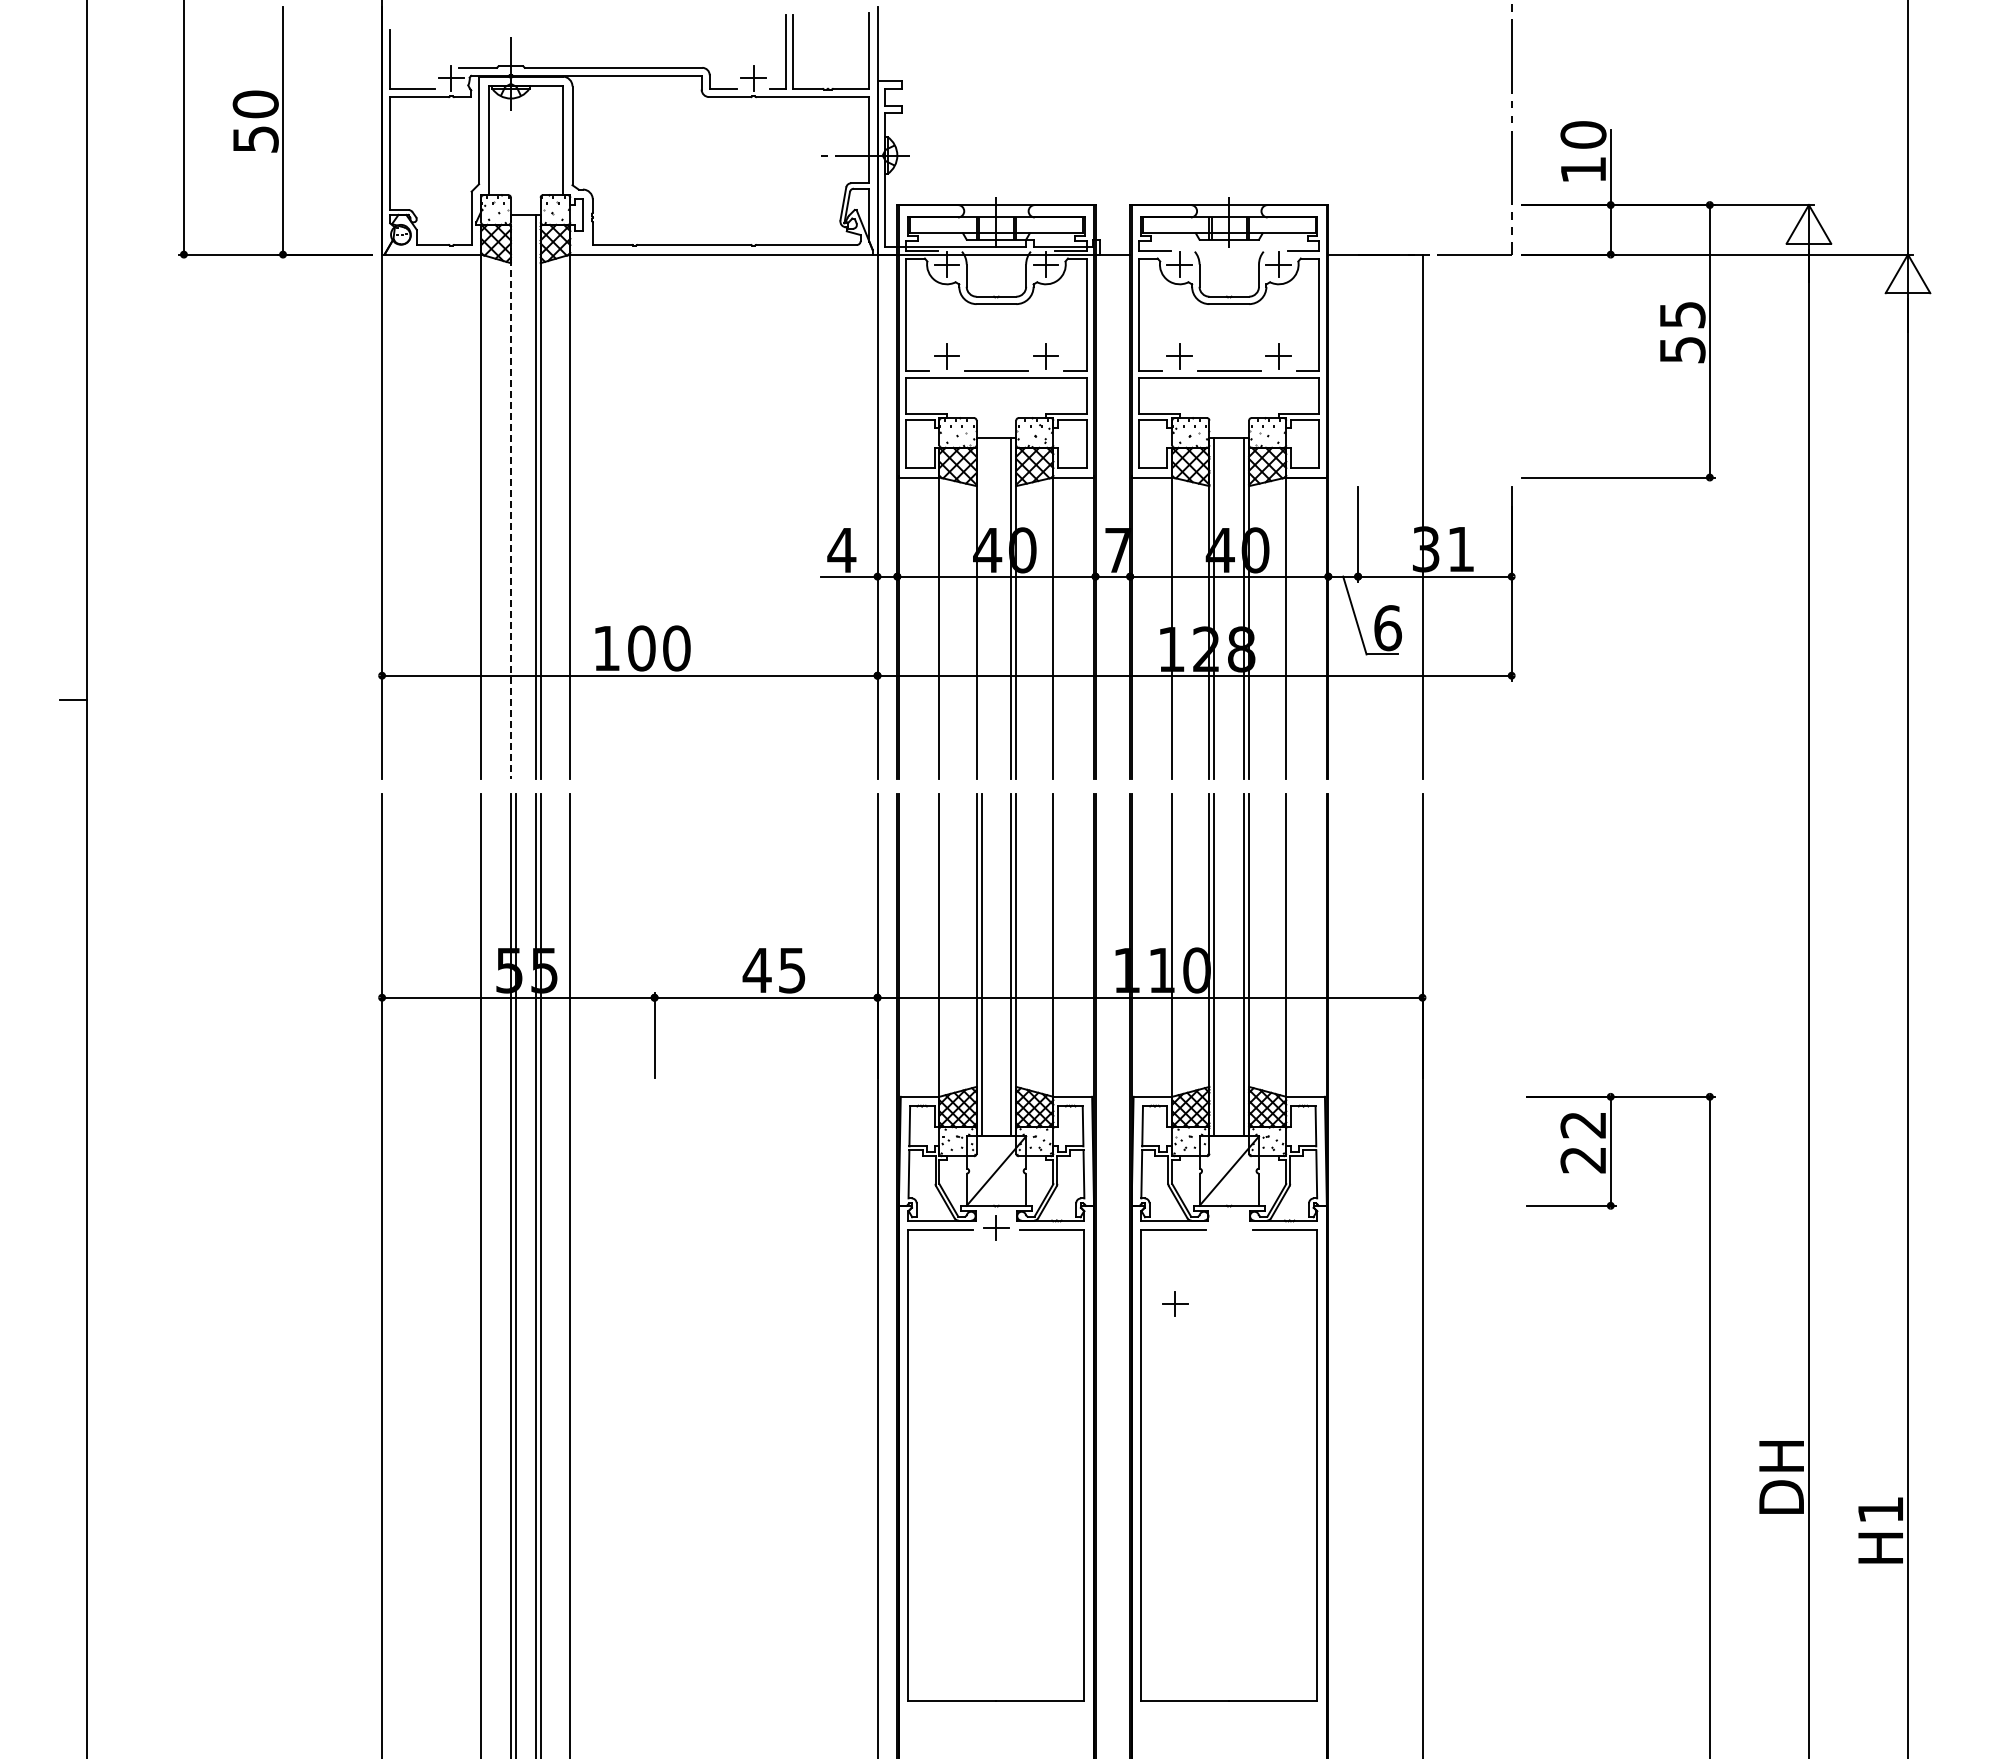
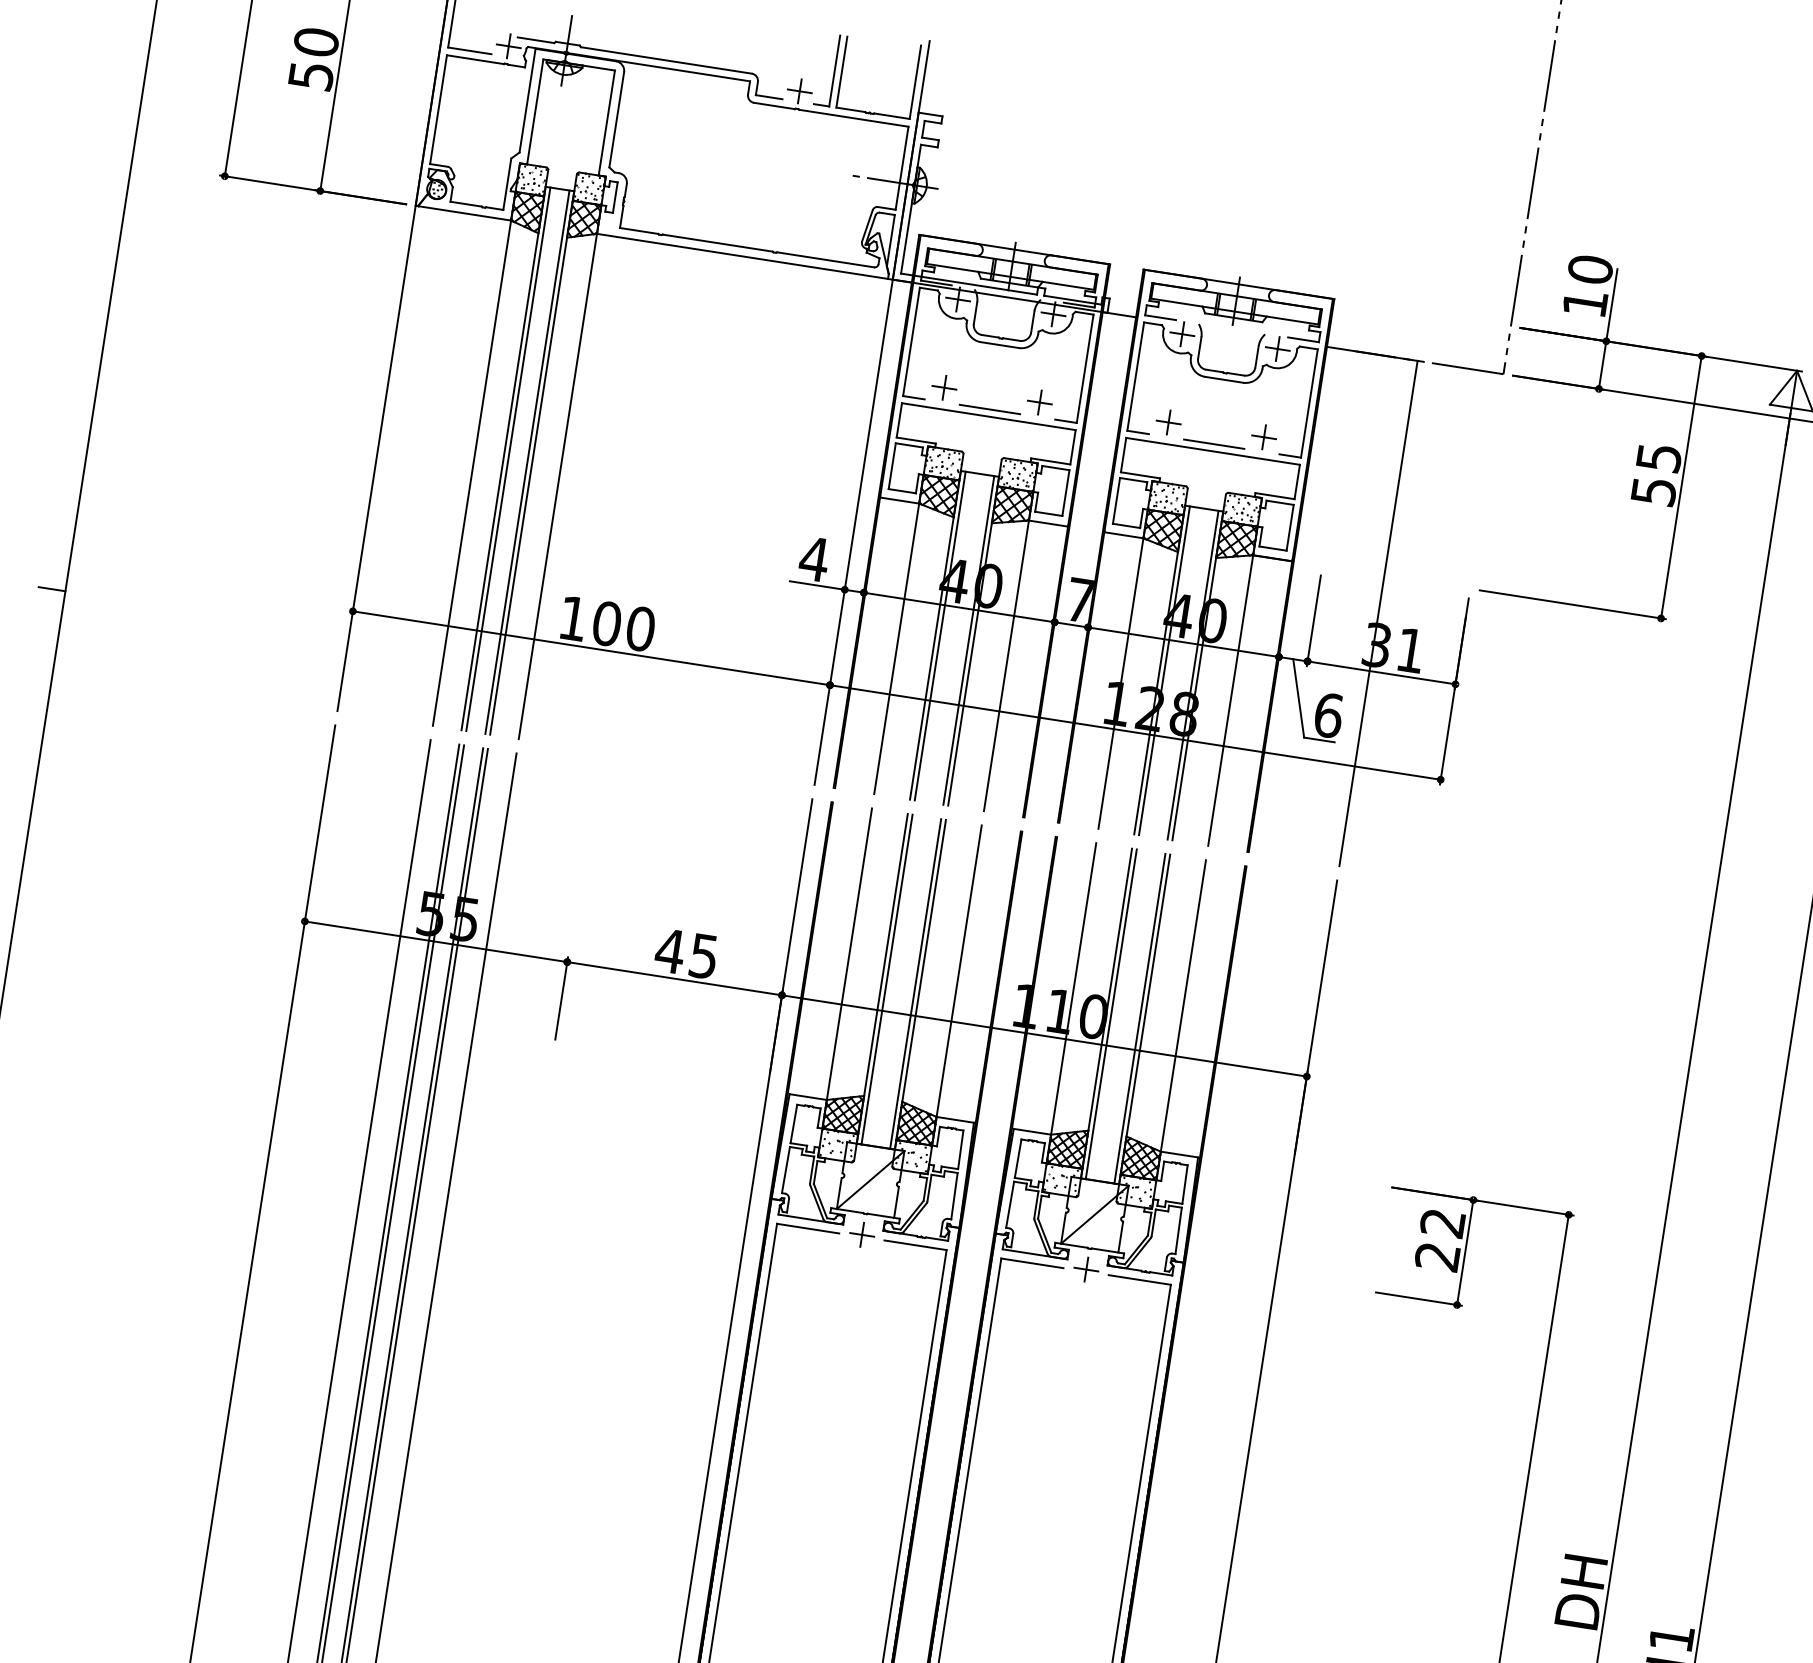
line: (515, 496) -> (508, 458), added
line: (510, 497) -> (503, 458), dashed -> solid
line: (981, 608) -> (940, 635), added
part: (1175, 1303) -> (1086, 1269), moved

